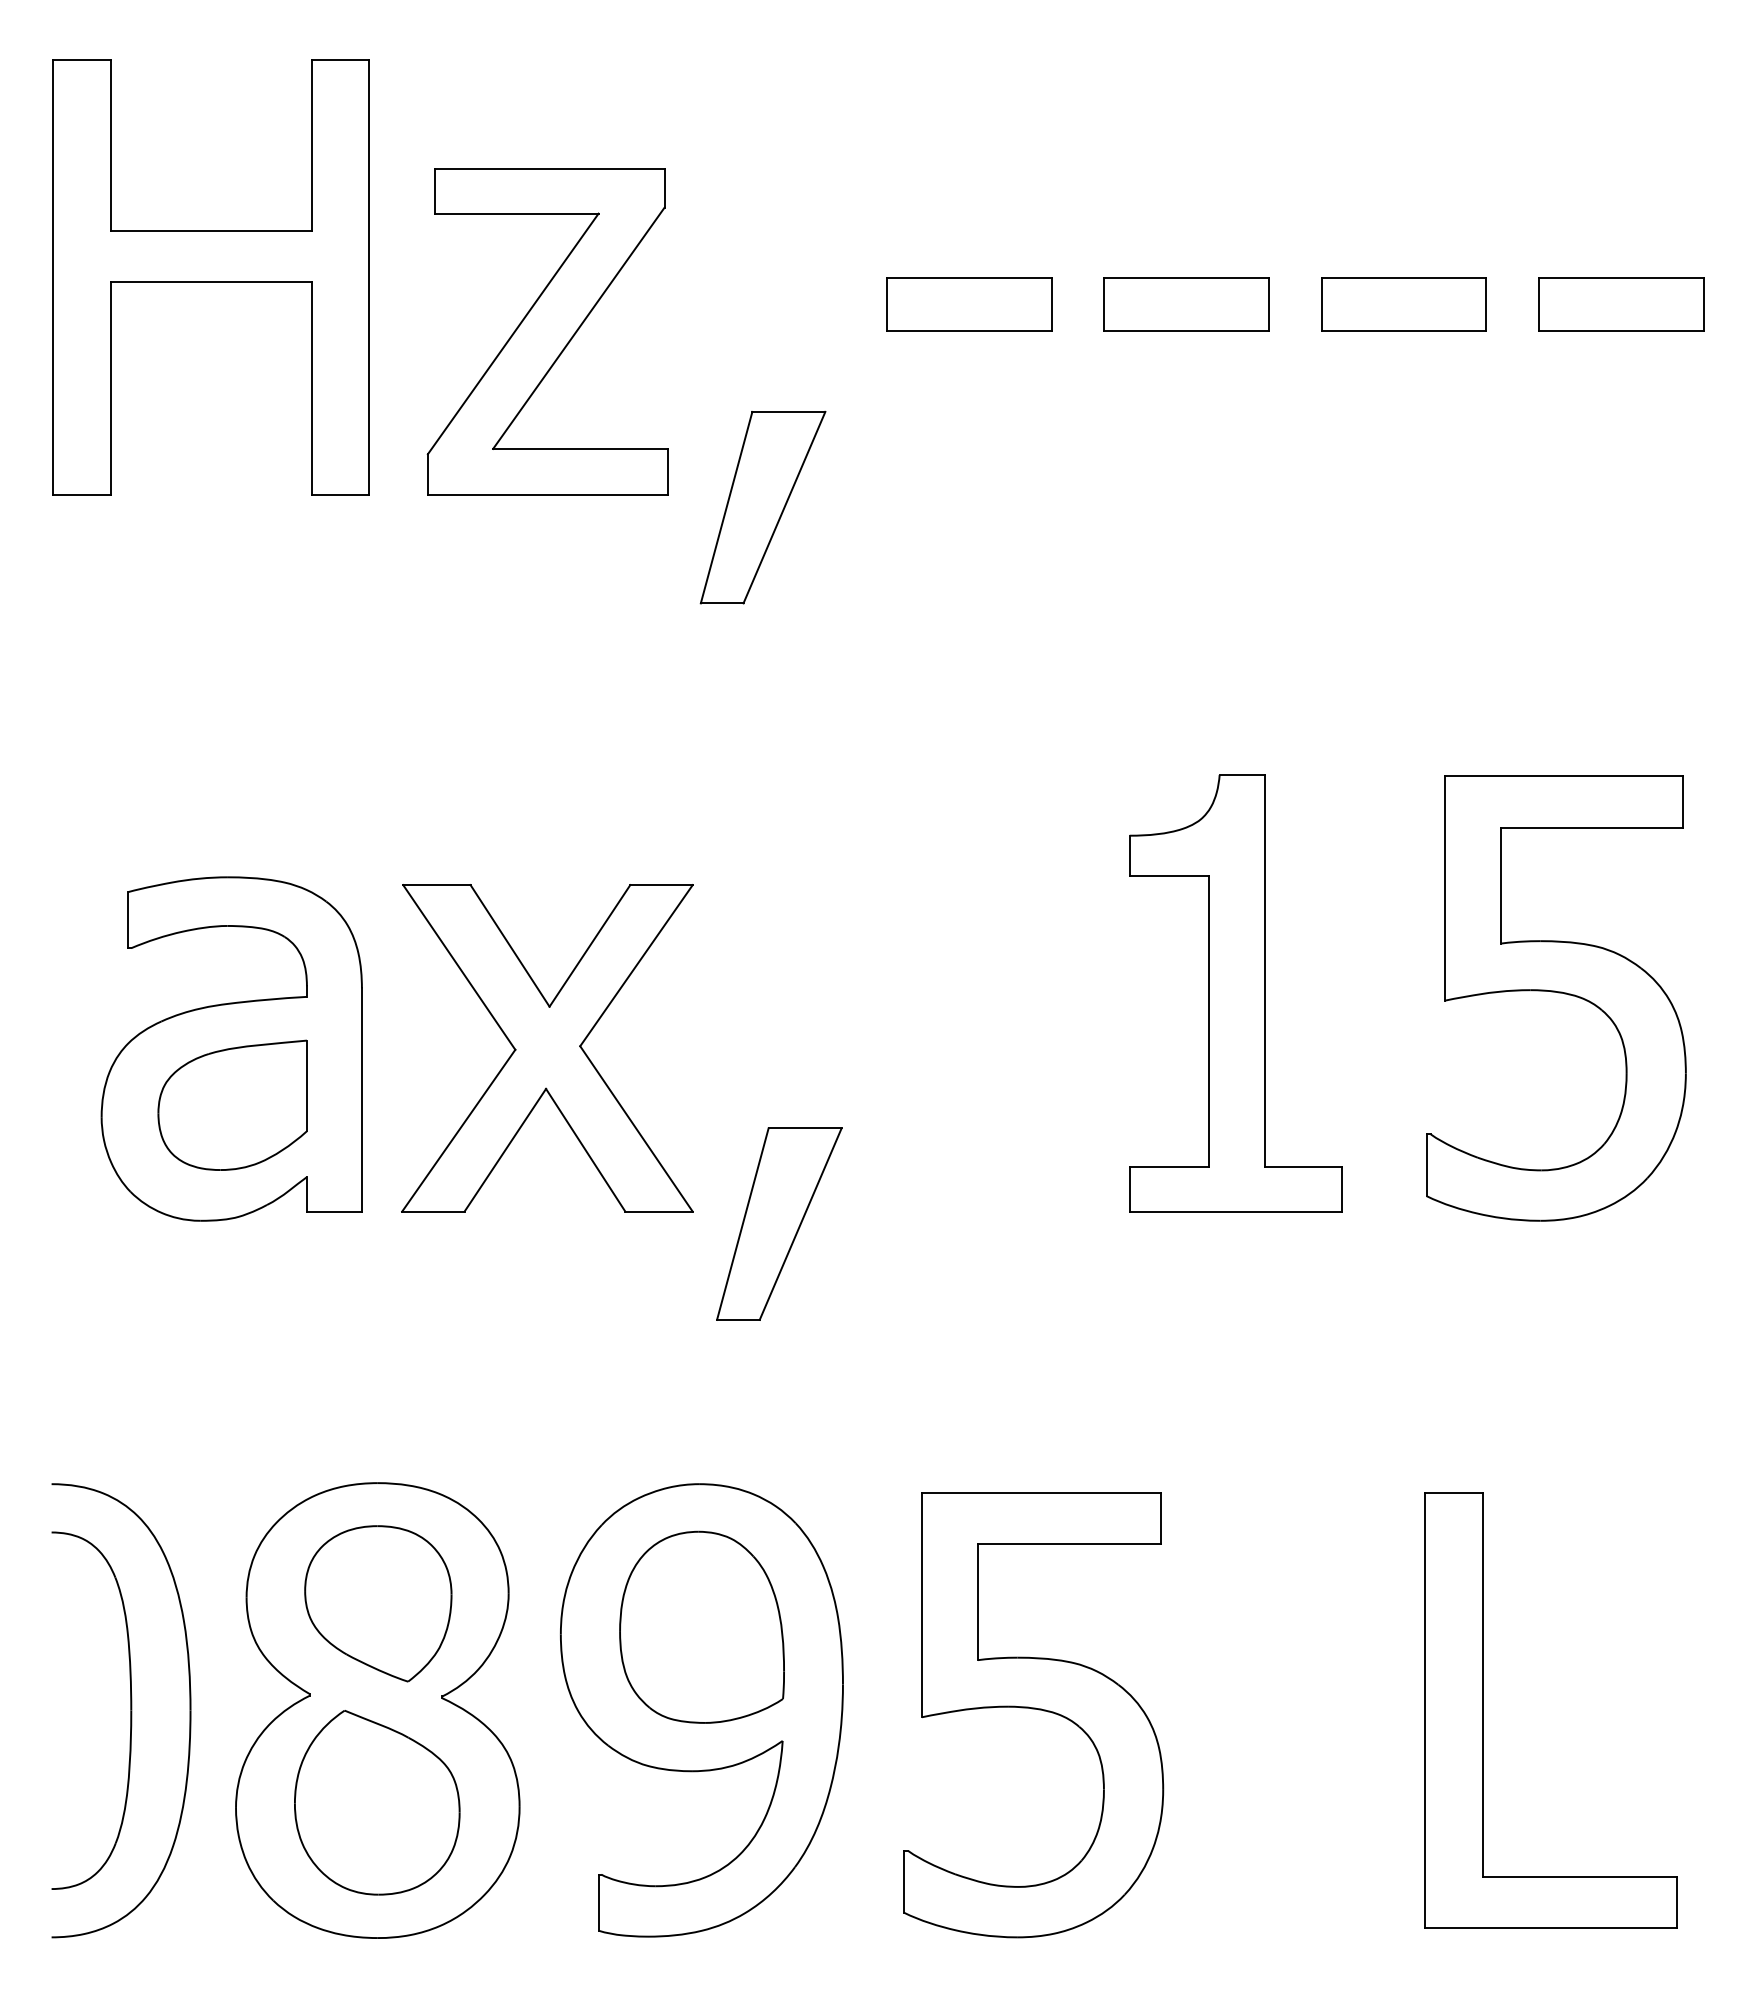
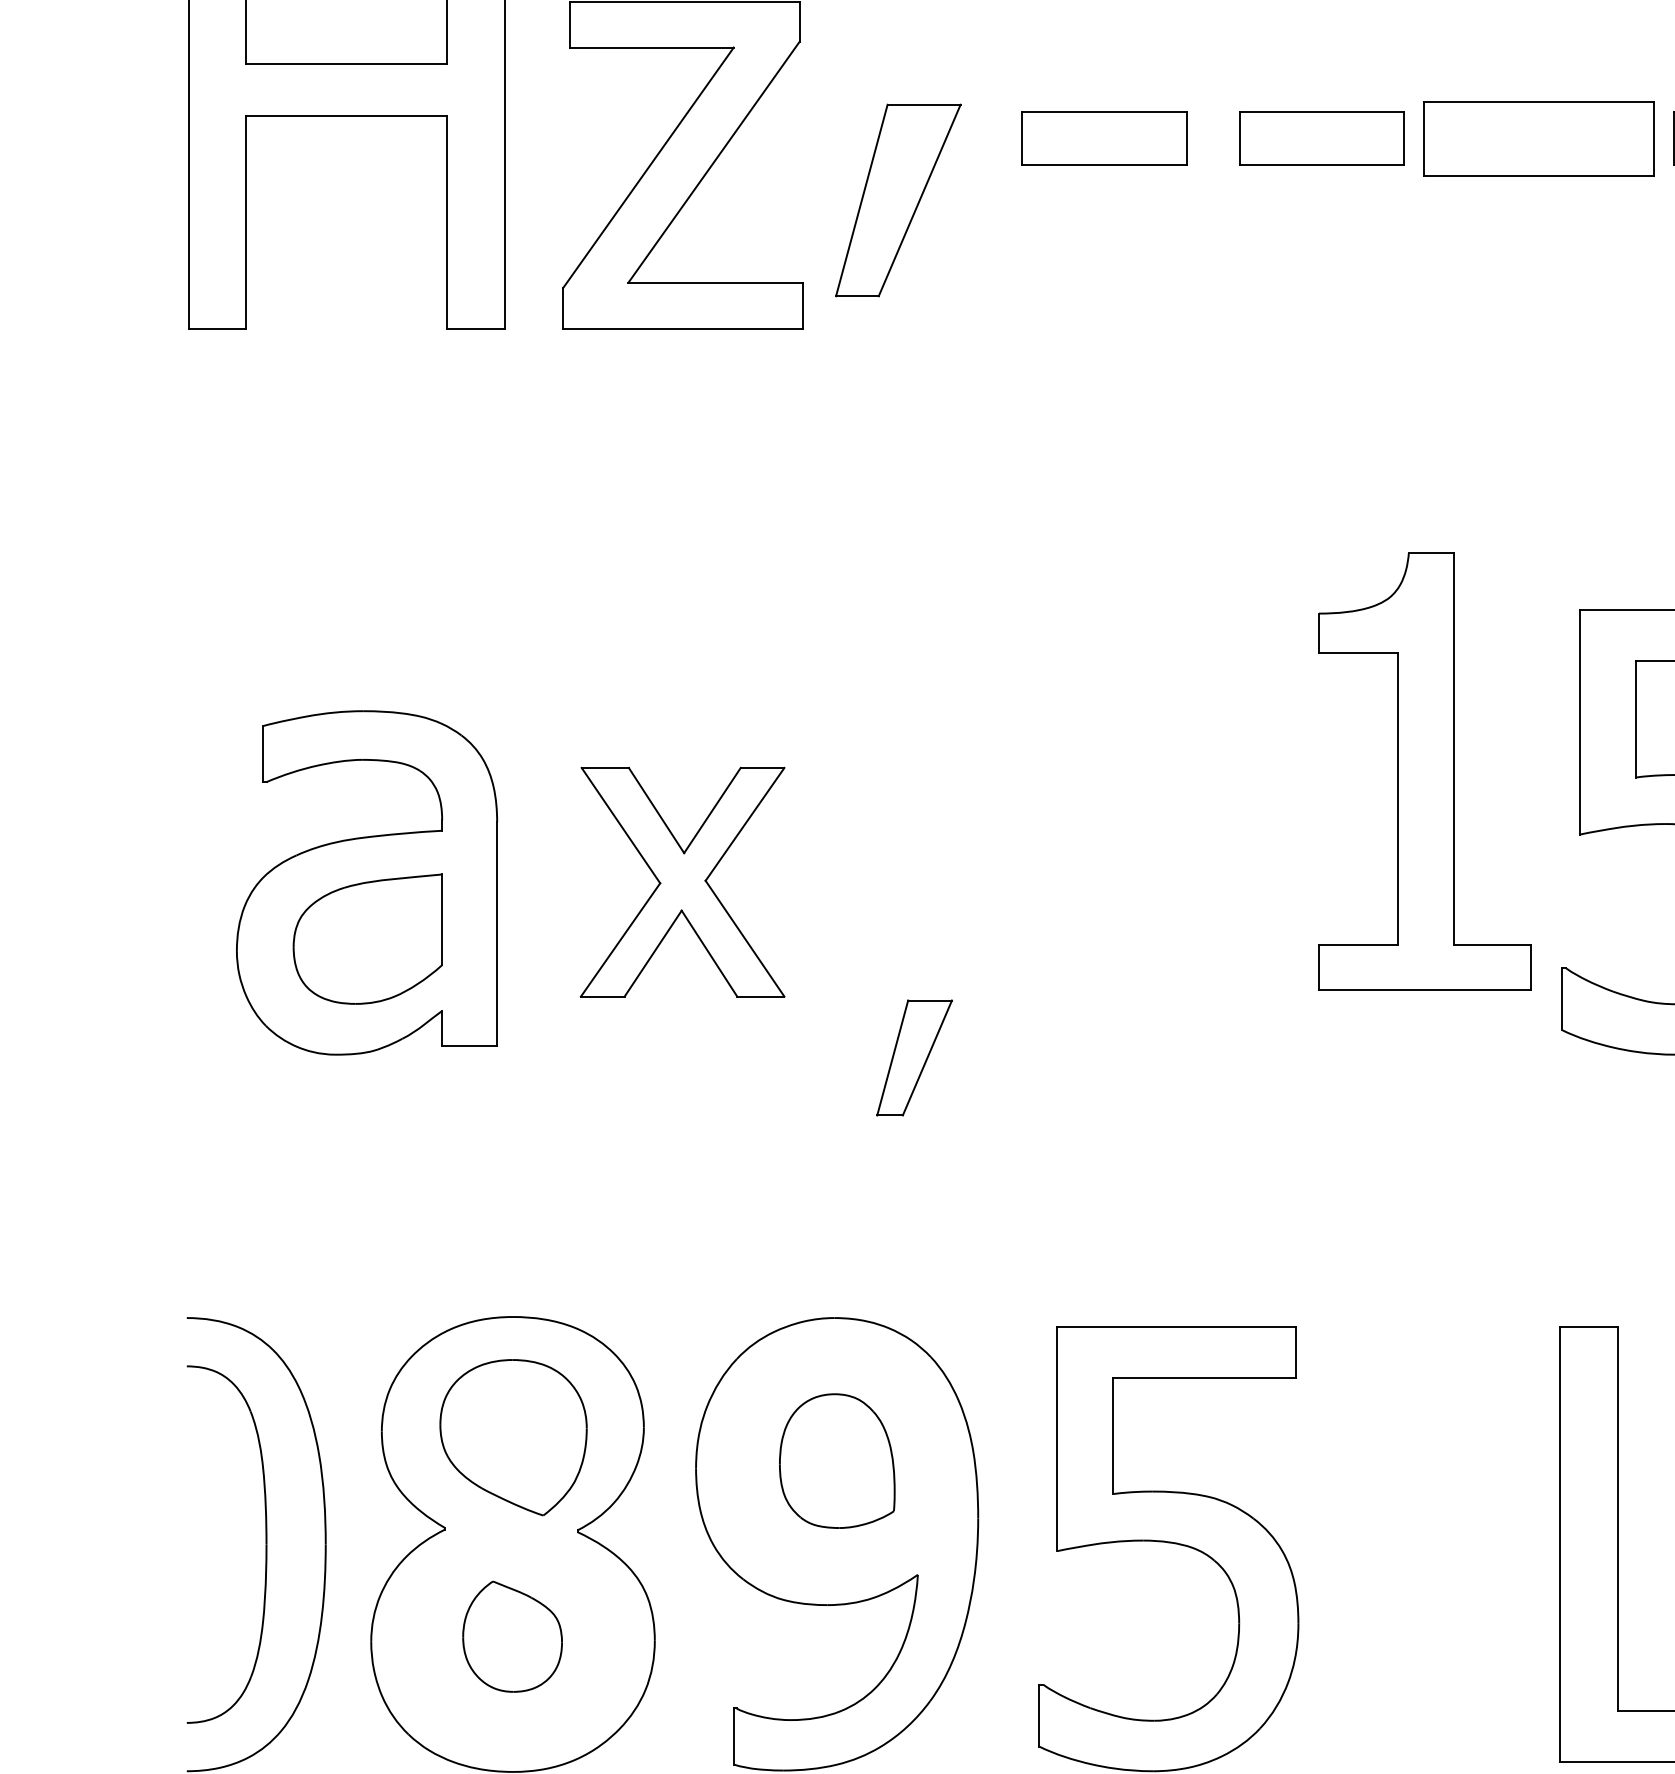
part: (1403, 304) -> (1538, 138), size x1.4
part: (762, 507) -> (897, 200), moved
part: (1235, 993) -> (1424, 771), moved
part: (547, 1048) -> (682, 882), size x0.7
part: (779, 1223) -> (914, 1057), size x0.6
part: (701, 1626) -> (836, 1460), size x0.7
part: (377, 1802) -> (512, 1636), size x0.6

